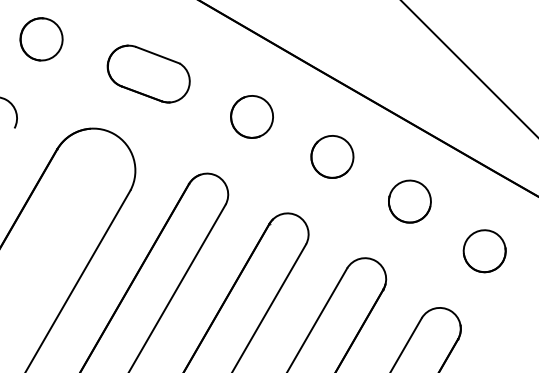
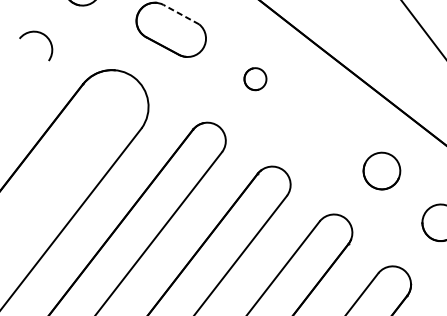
line: (157, 55) -> (181, 14), solid -> dashed
part: (251, 116) -> (255, 78), size x0.6
part: (332, 156) -> (320, 122), removed

